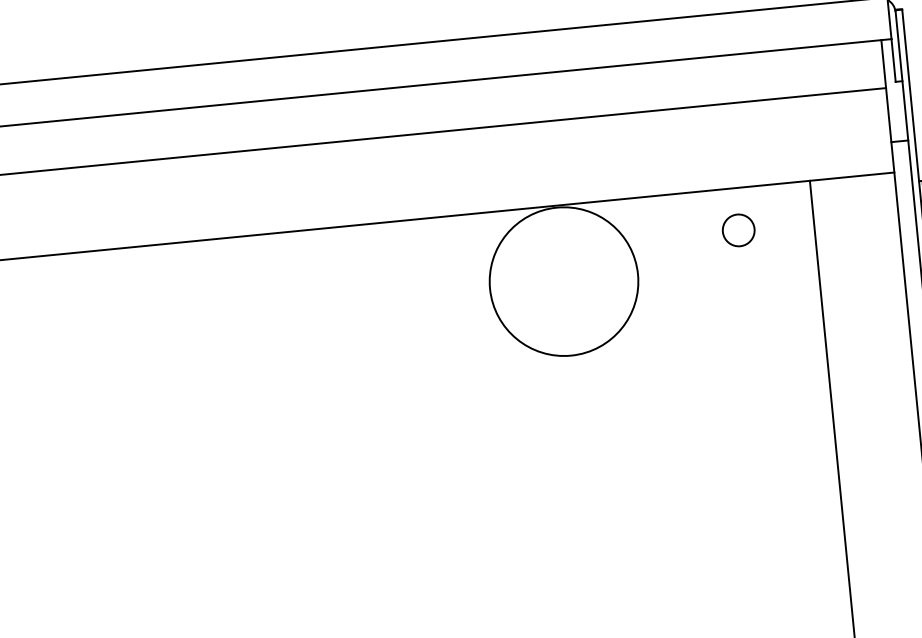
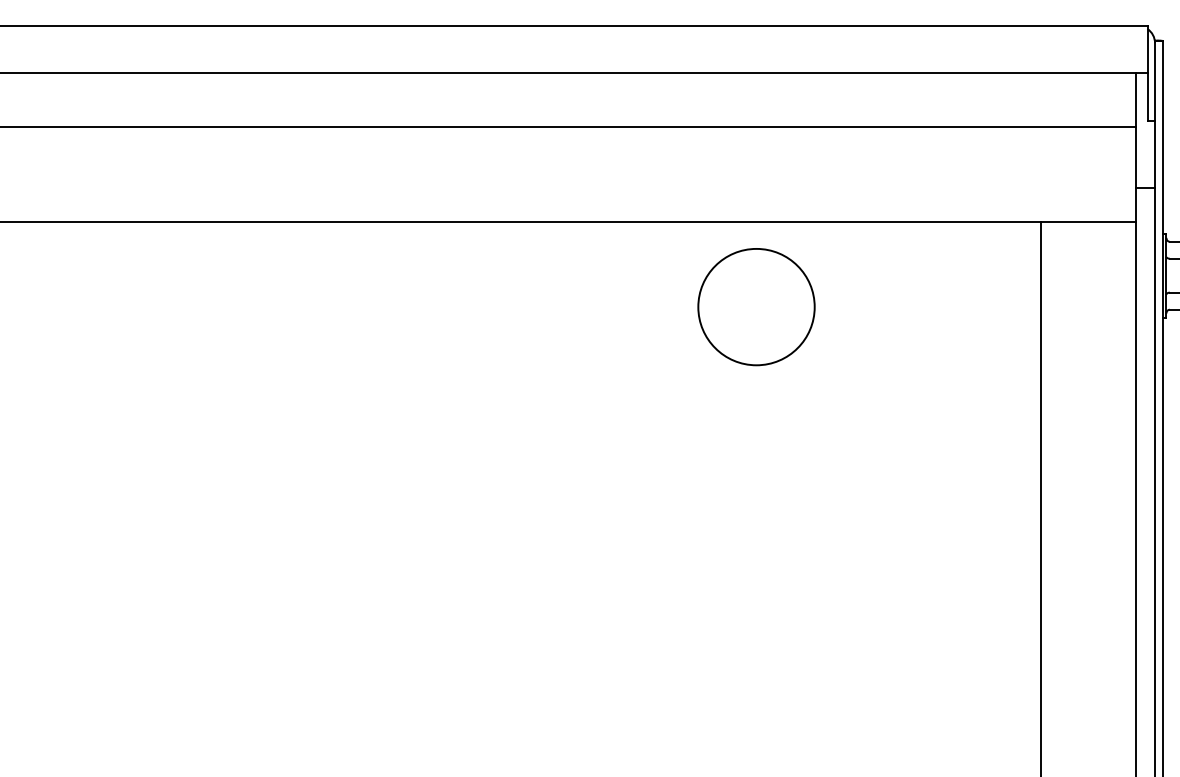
circle: (738, 229) -> (956, 268), removed
circle: (563, 281) -> (756, 306), size x0.7

